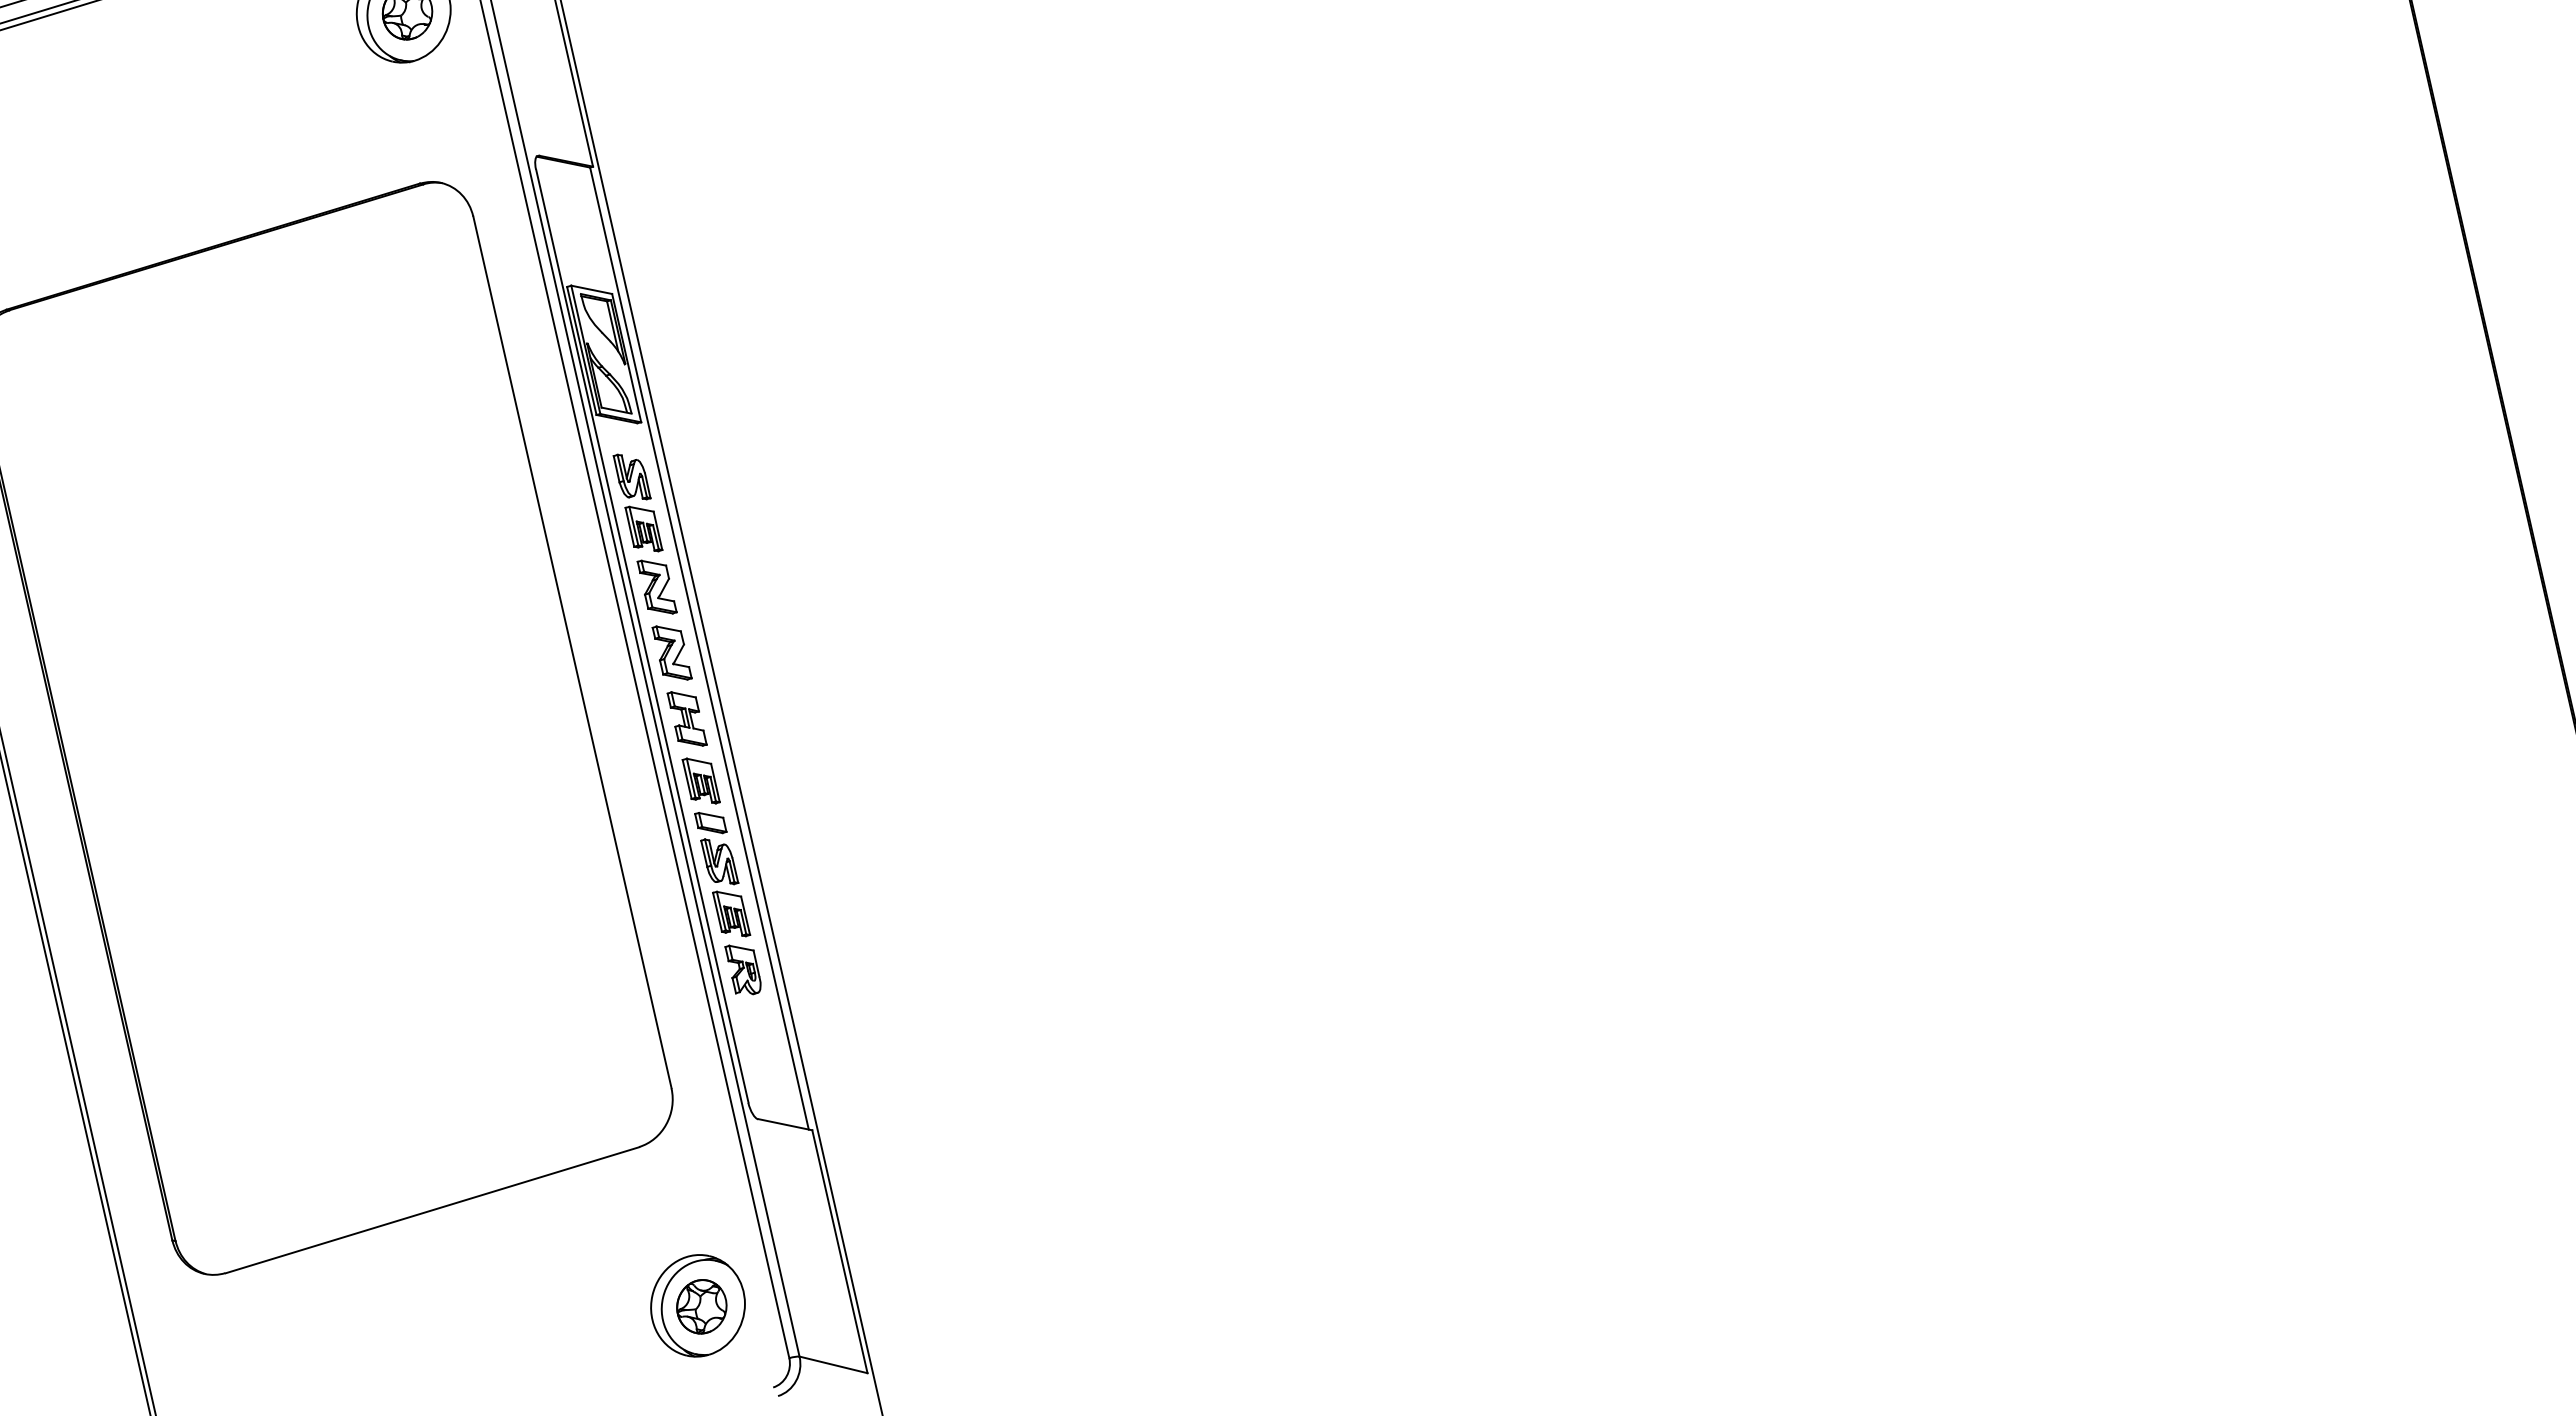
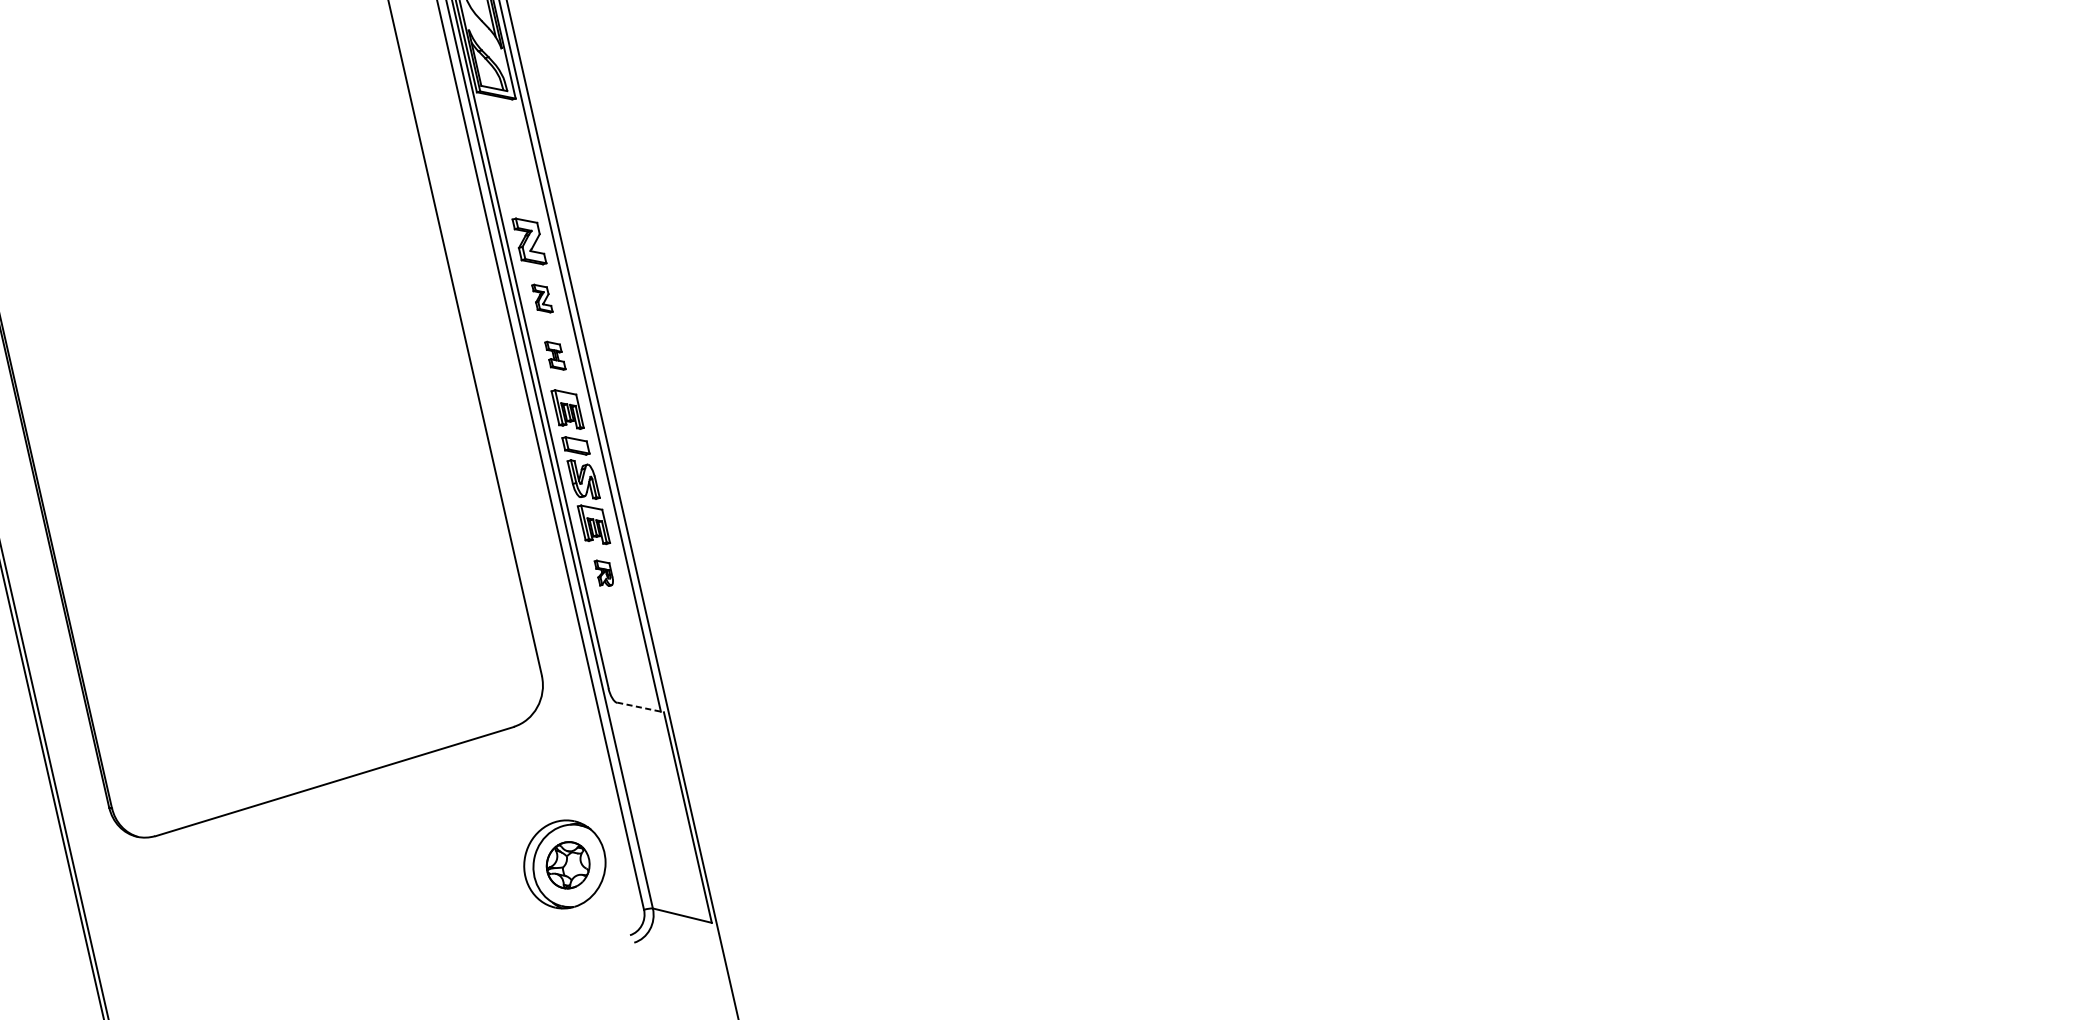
part: (637, 502) -> (512, 168), removed
part: (671, 652) -> (541, 298), size x0.6
part: (686, 718) -> (554, 355), size x0.6
part: (742, 969) -> (603, 572), size x0.6
line: (785, 1124) -> (640, 707), solid -> dashed

